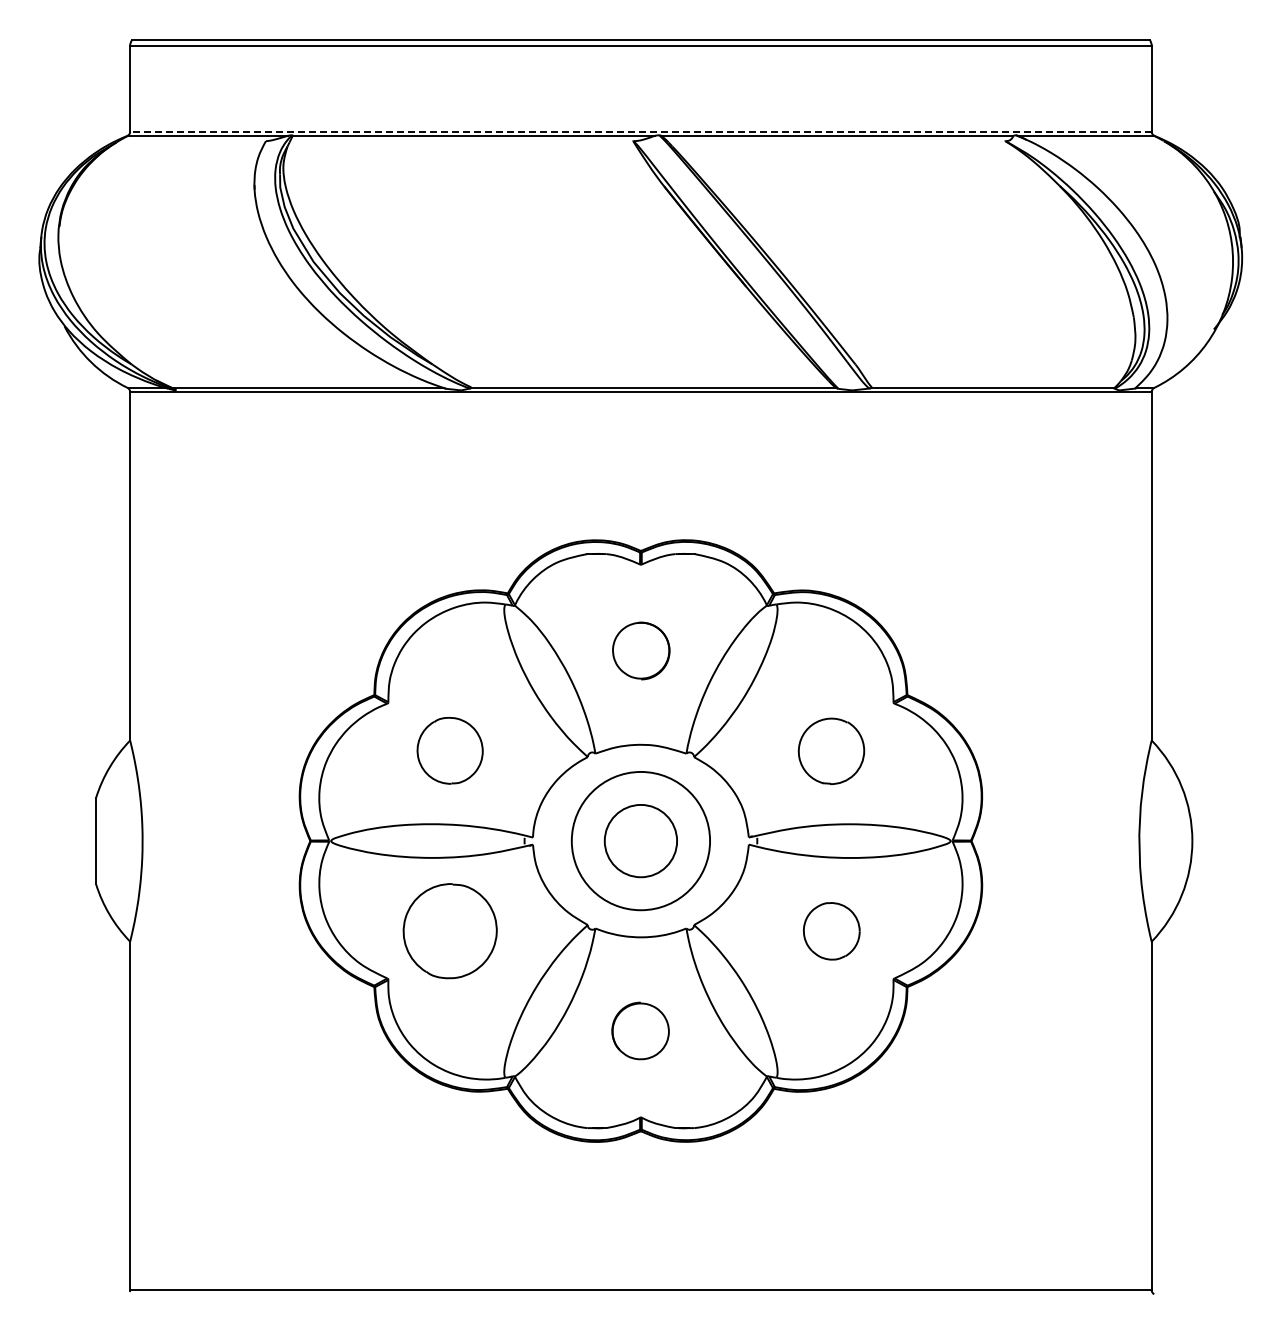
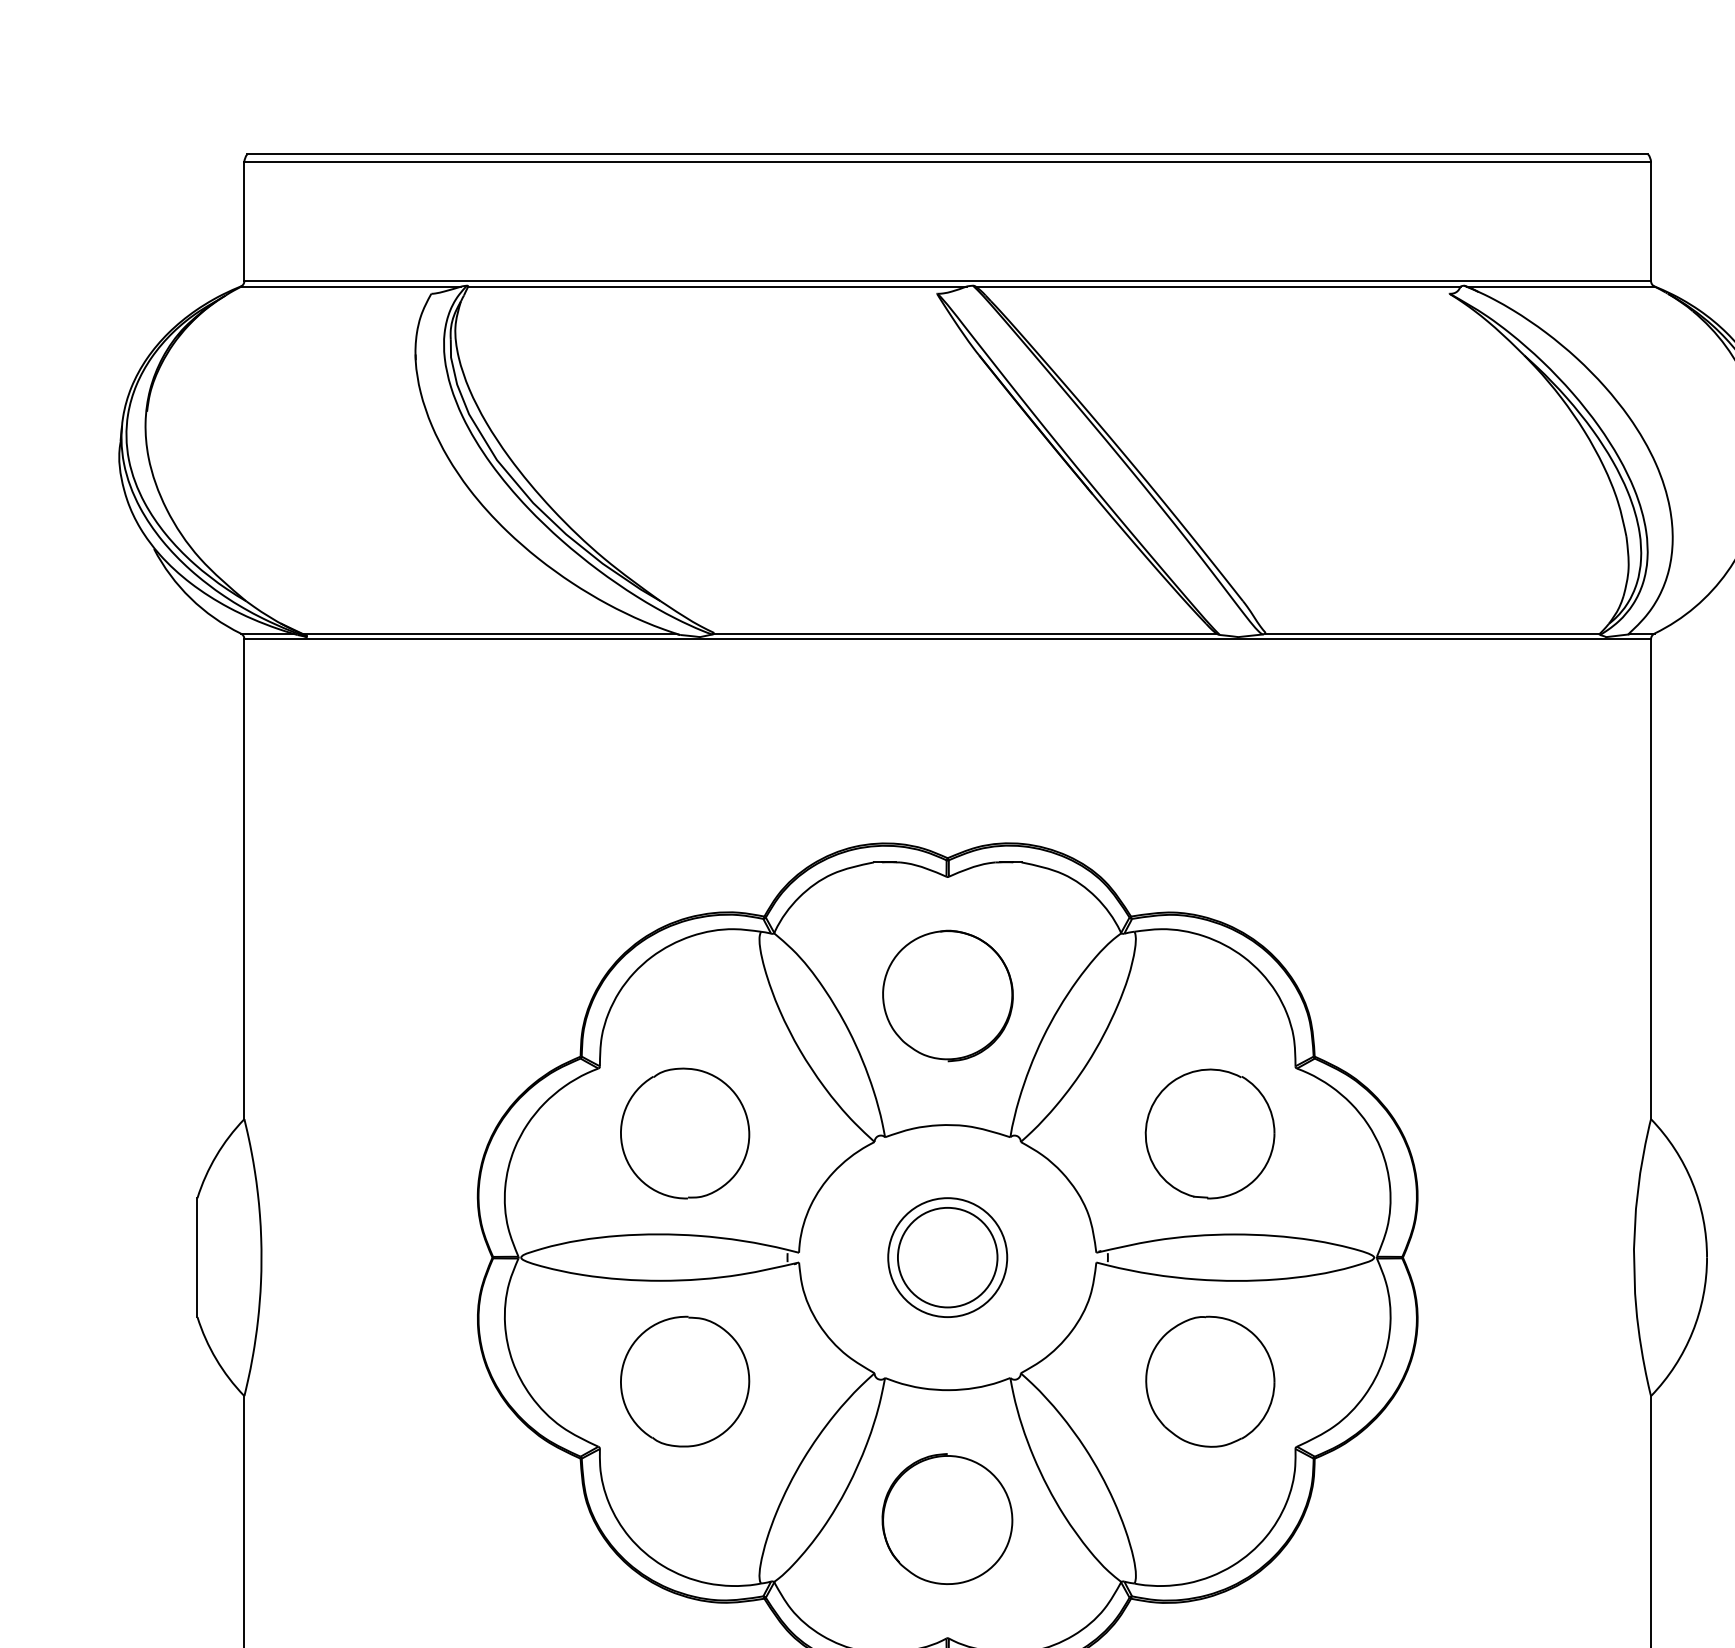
line: (640, 131) -> (947, 280), dashed -> solid
part: (641, 650) -> (948, 995), size x1.67
part: (449, 750) -> (684, 1132), size x1.43
part: (831, 751) -> (1210, 1134), size x1.43
circle: (640, 840) -> (947, 1256), size x0.62
part: (831, 931) -> (1210, 1382), size x1.67
part: (640, 1030) -> (947, 1518), size x1.67

